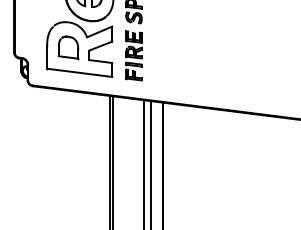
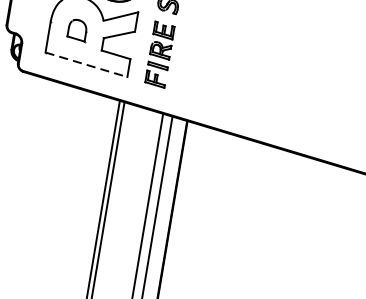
part: (68, 47) -> (77, 29), size x0.7
line: (79, 72) -> (86, 64), solid -> dashed

